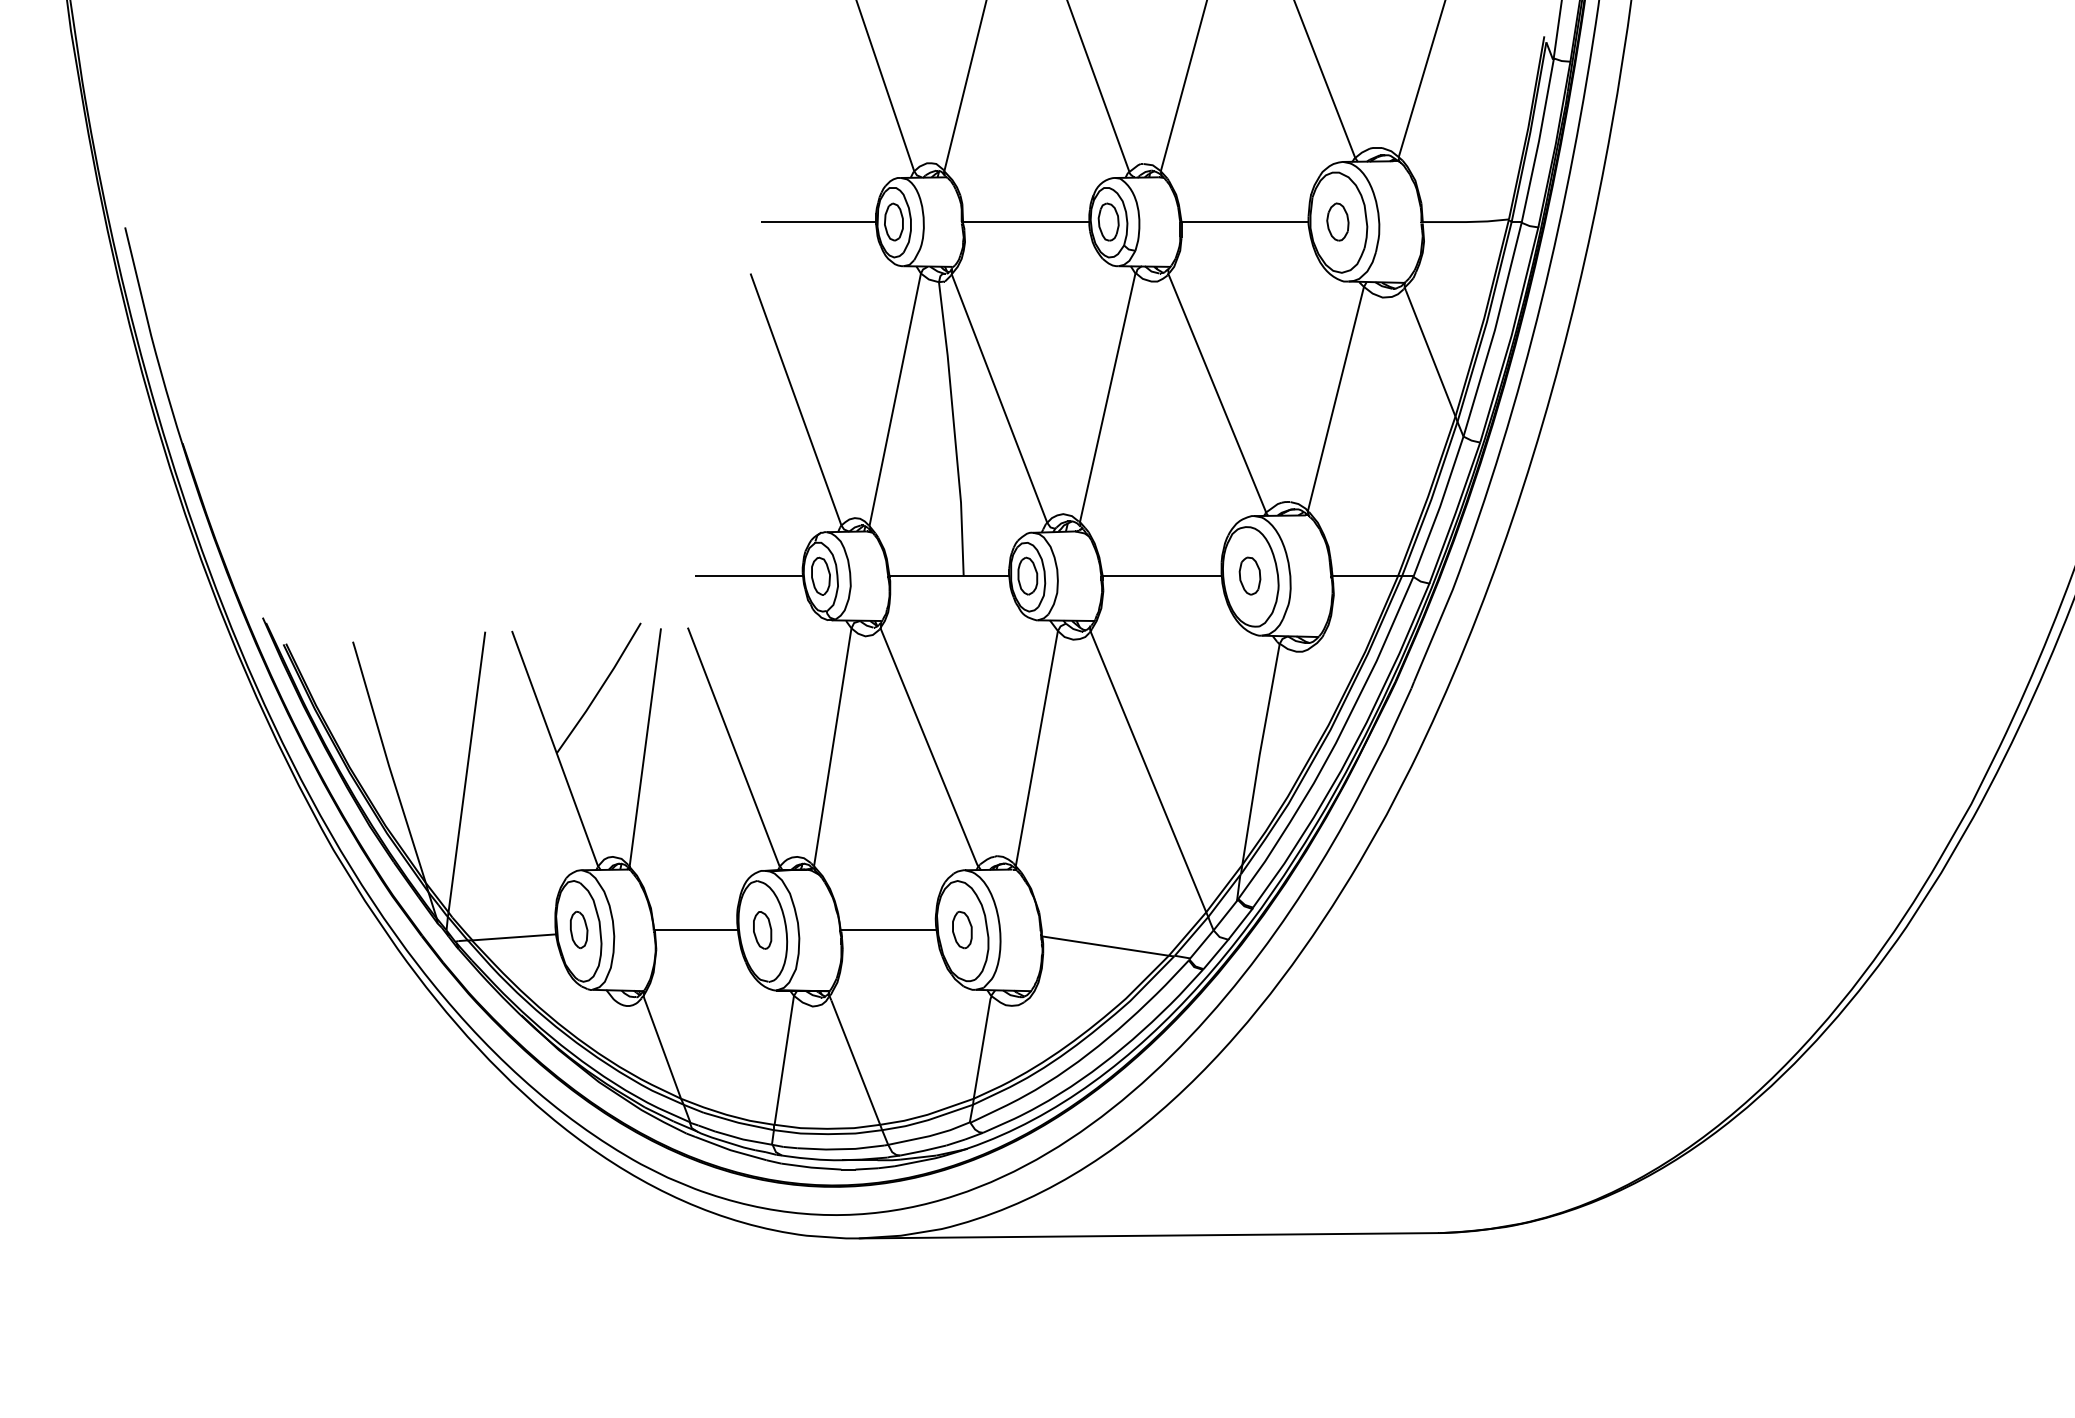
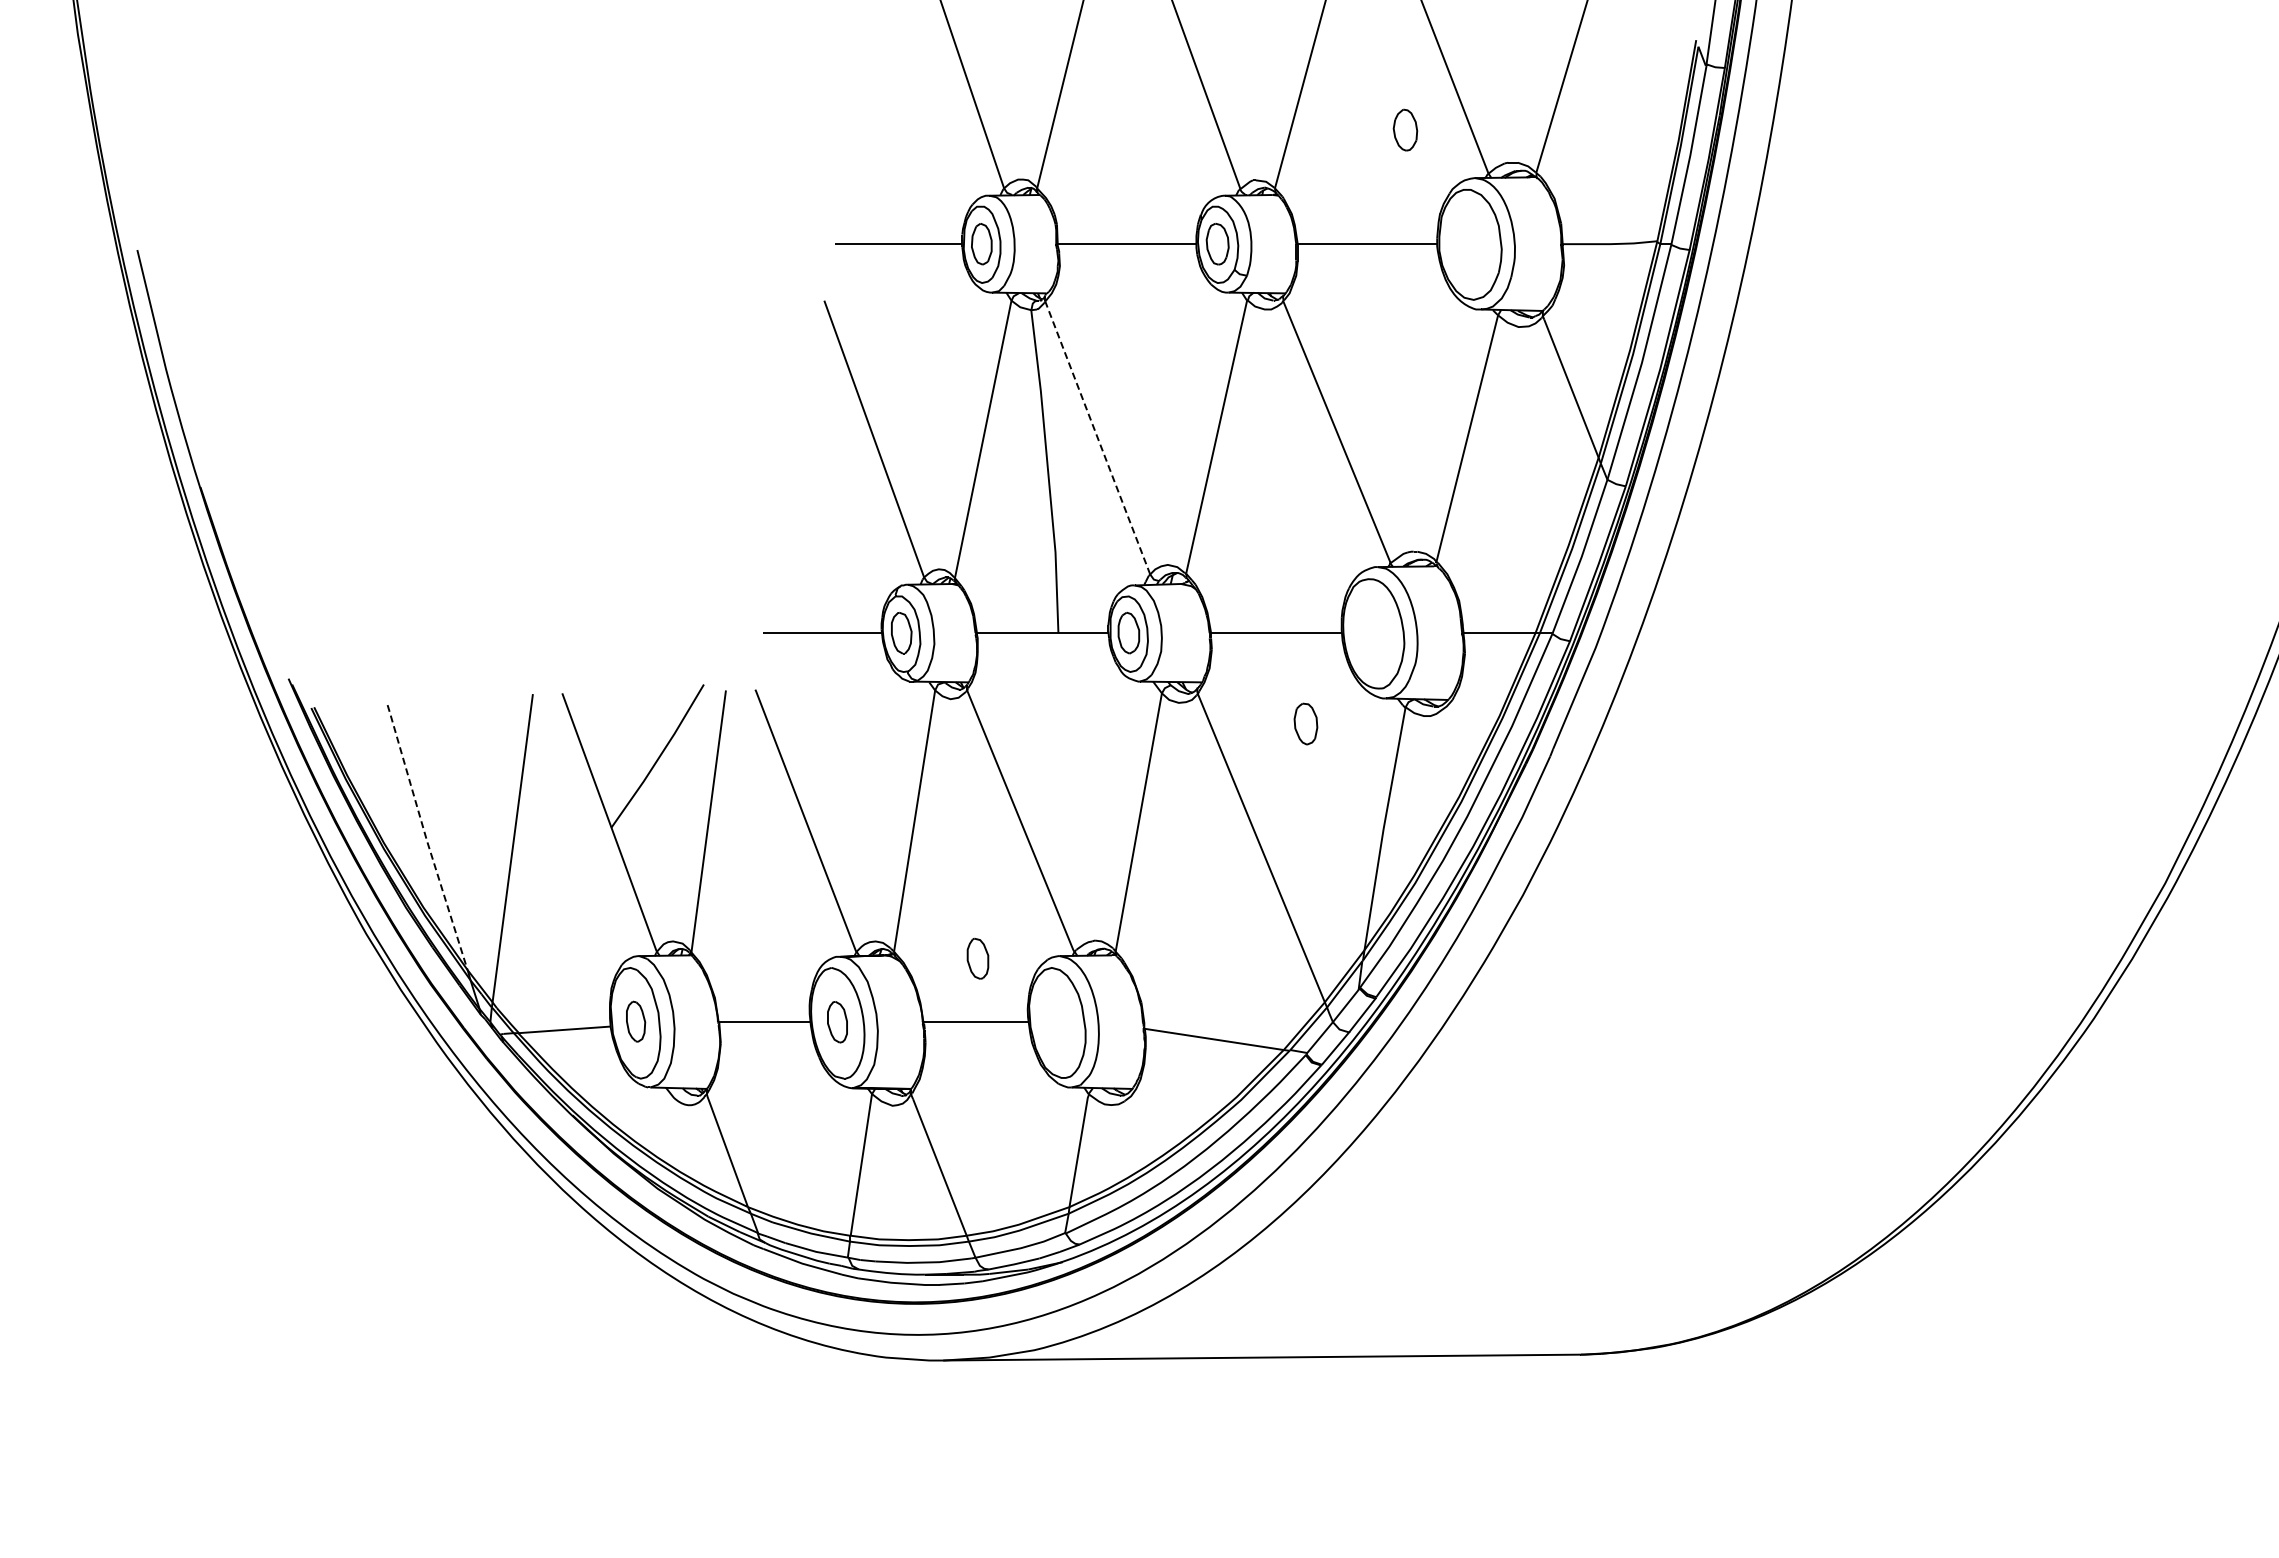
part: (1337, 221) -> (1405, 129), moved
line: (999, 398) -> (1097, 437), solid -> dashed
part: (1249, 575) -> (1305, 723), moved
line: (388, 762) -> (426, 837), solid -> dashed
part: (961, 929) -> (977, 958), moved

